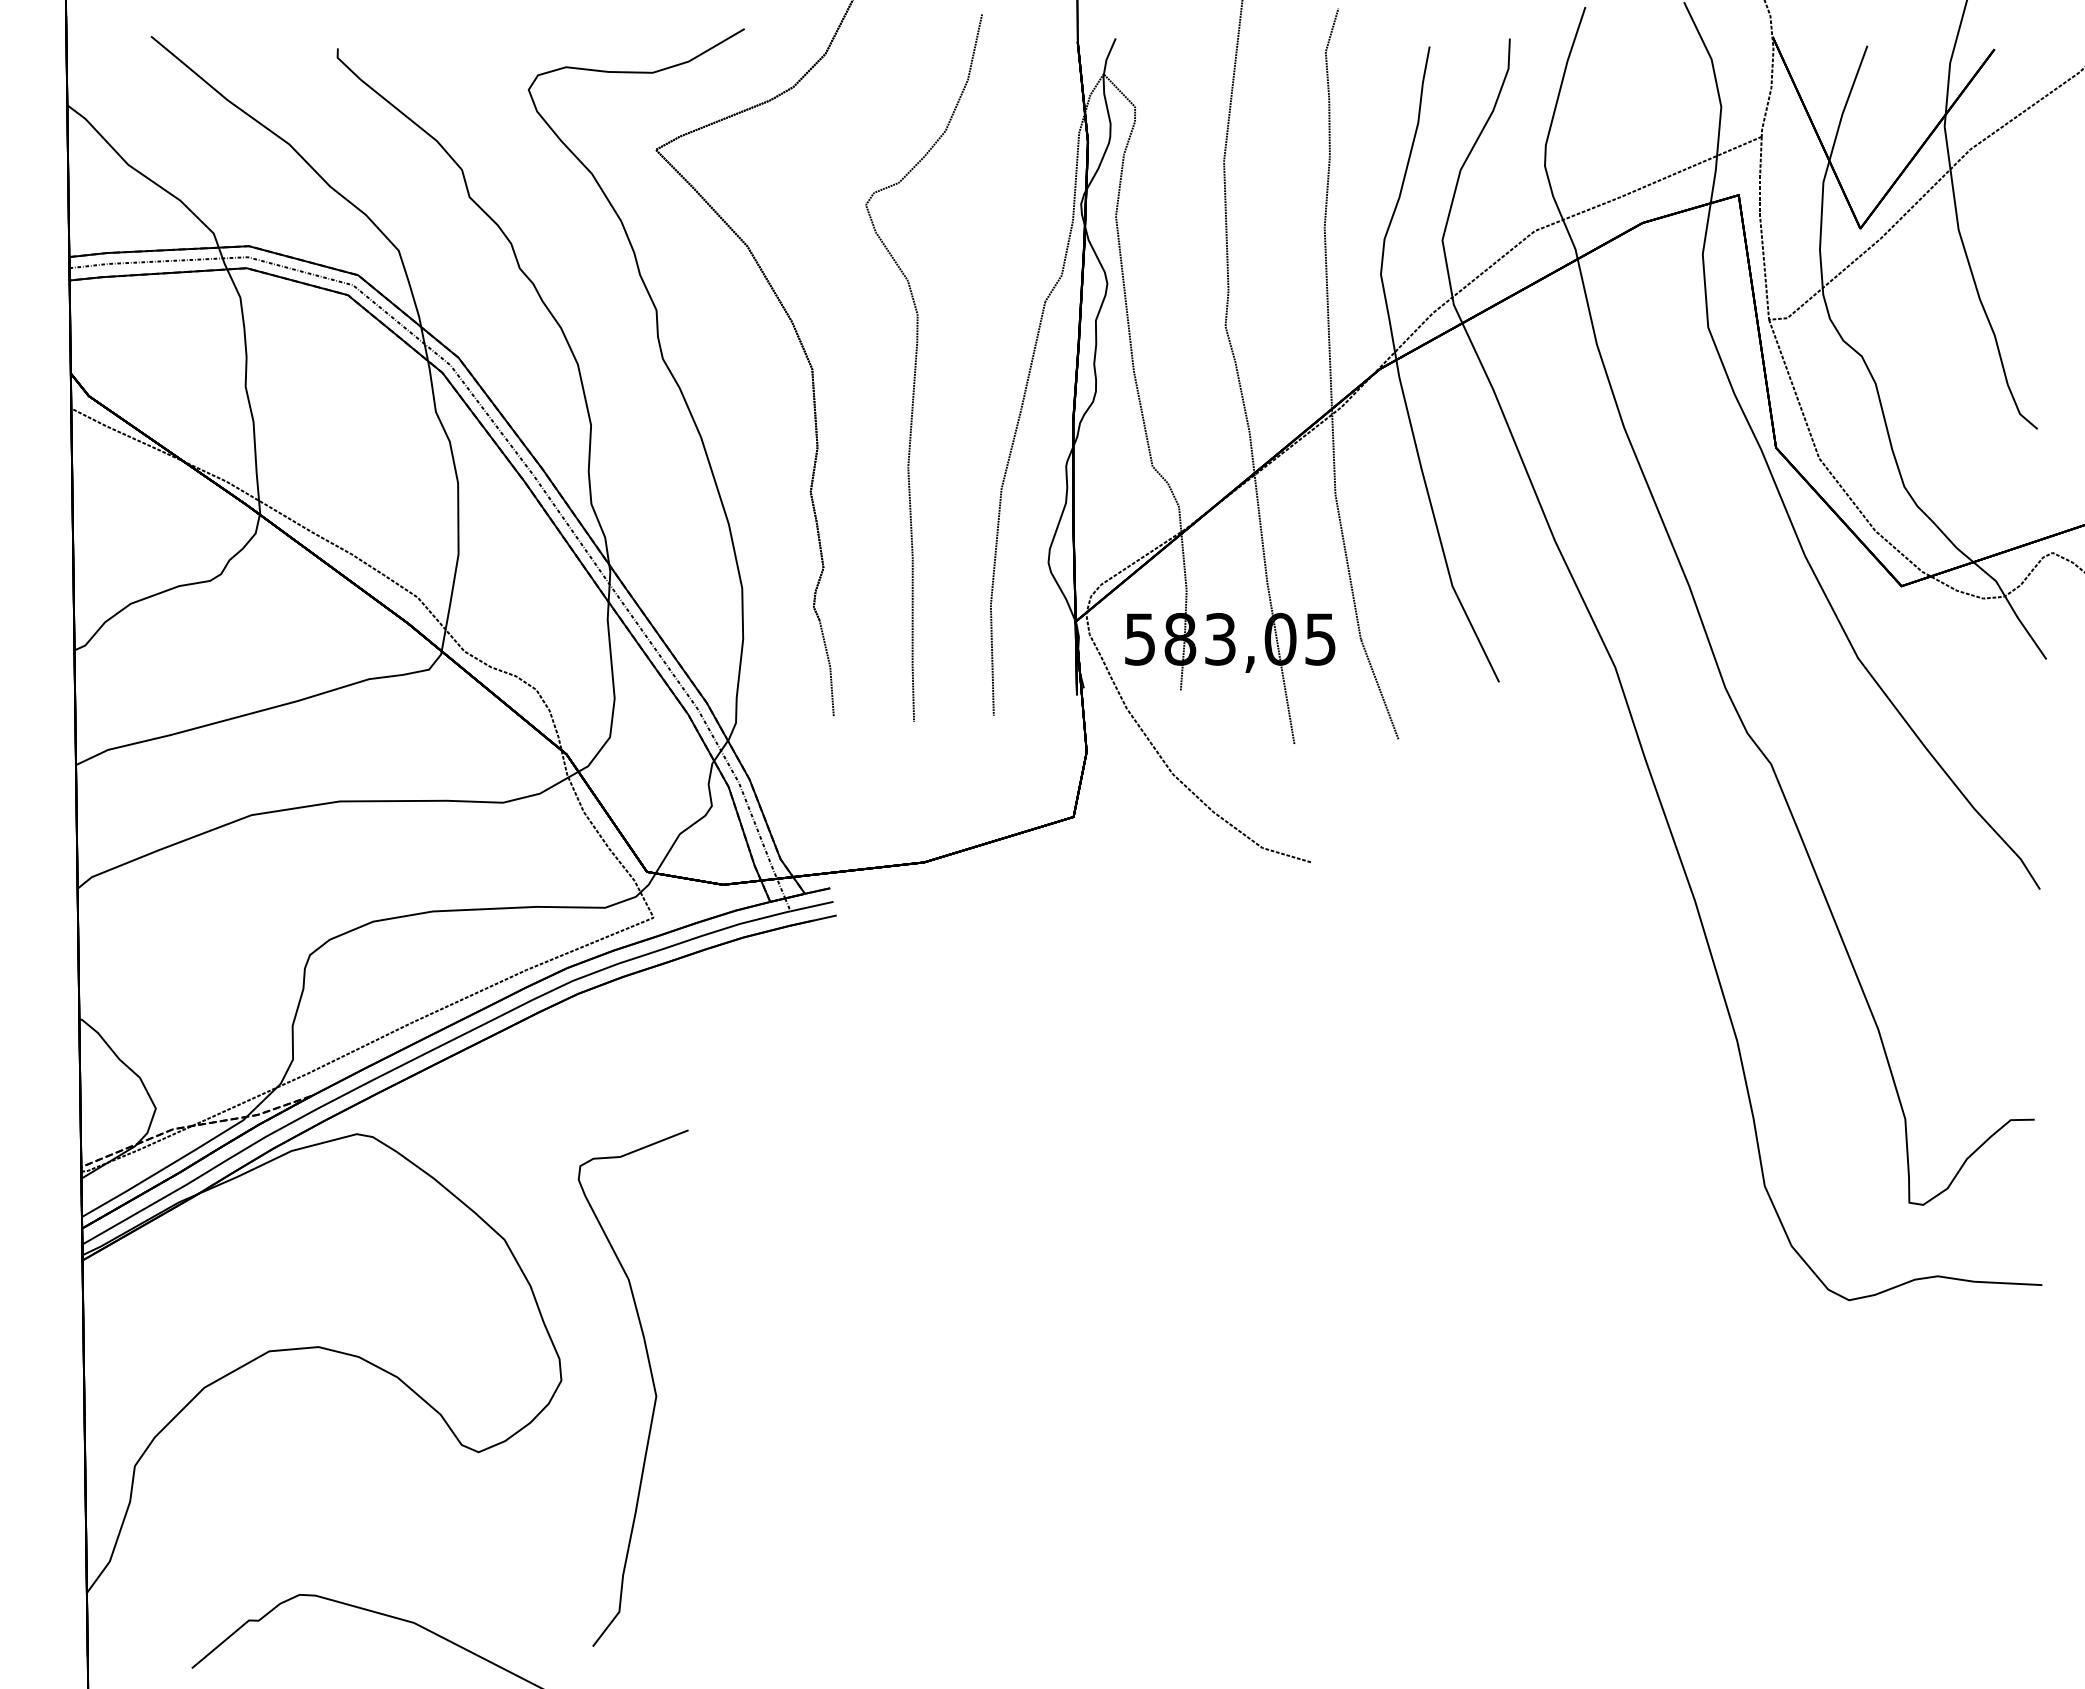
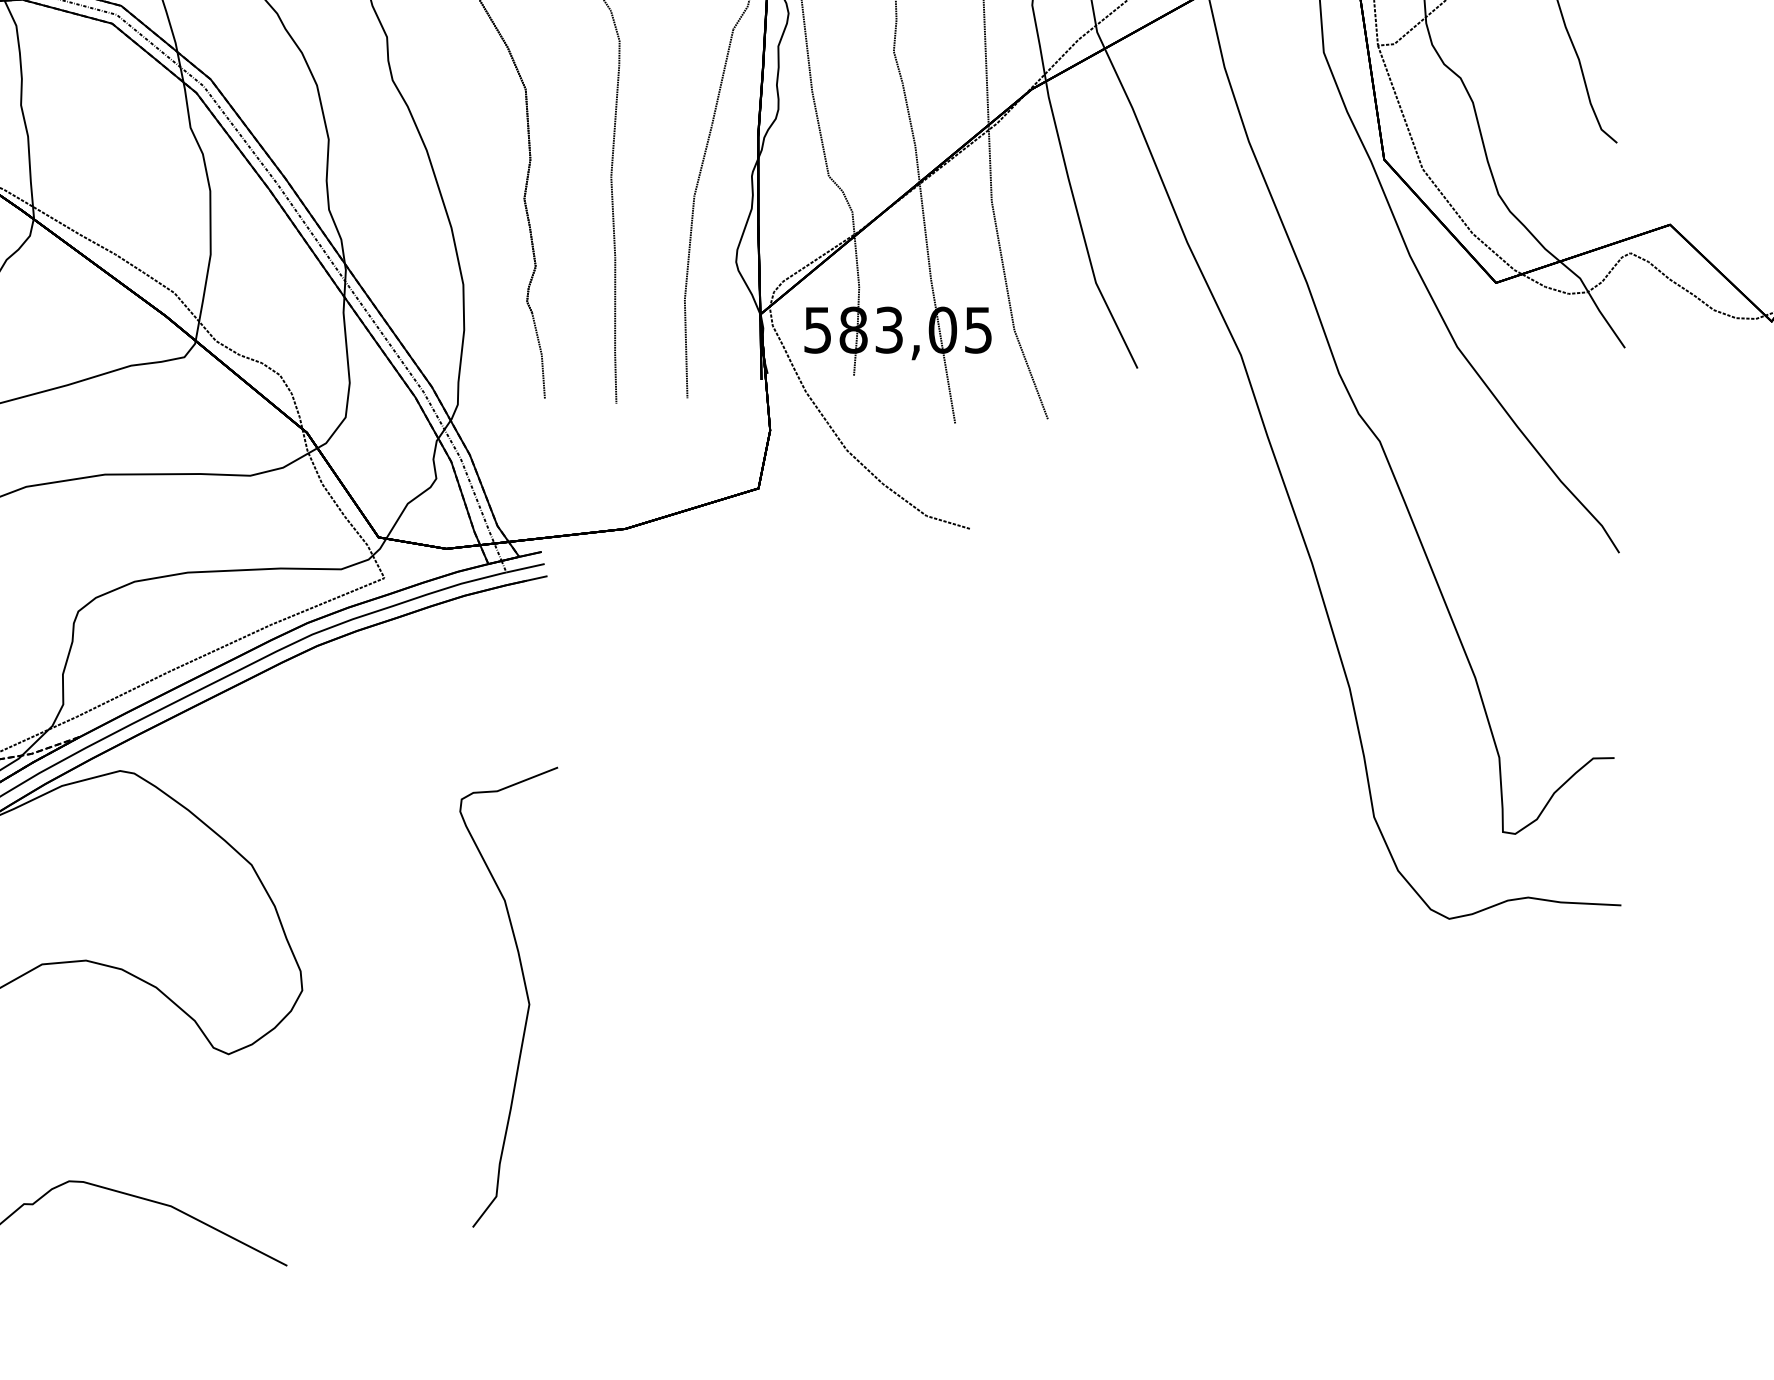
curve: (652, 1383) -> (525, 993), moved

